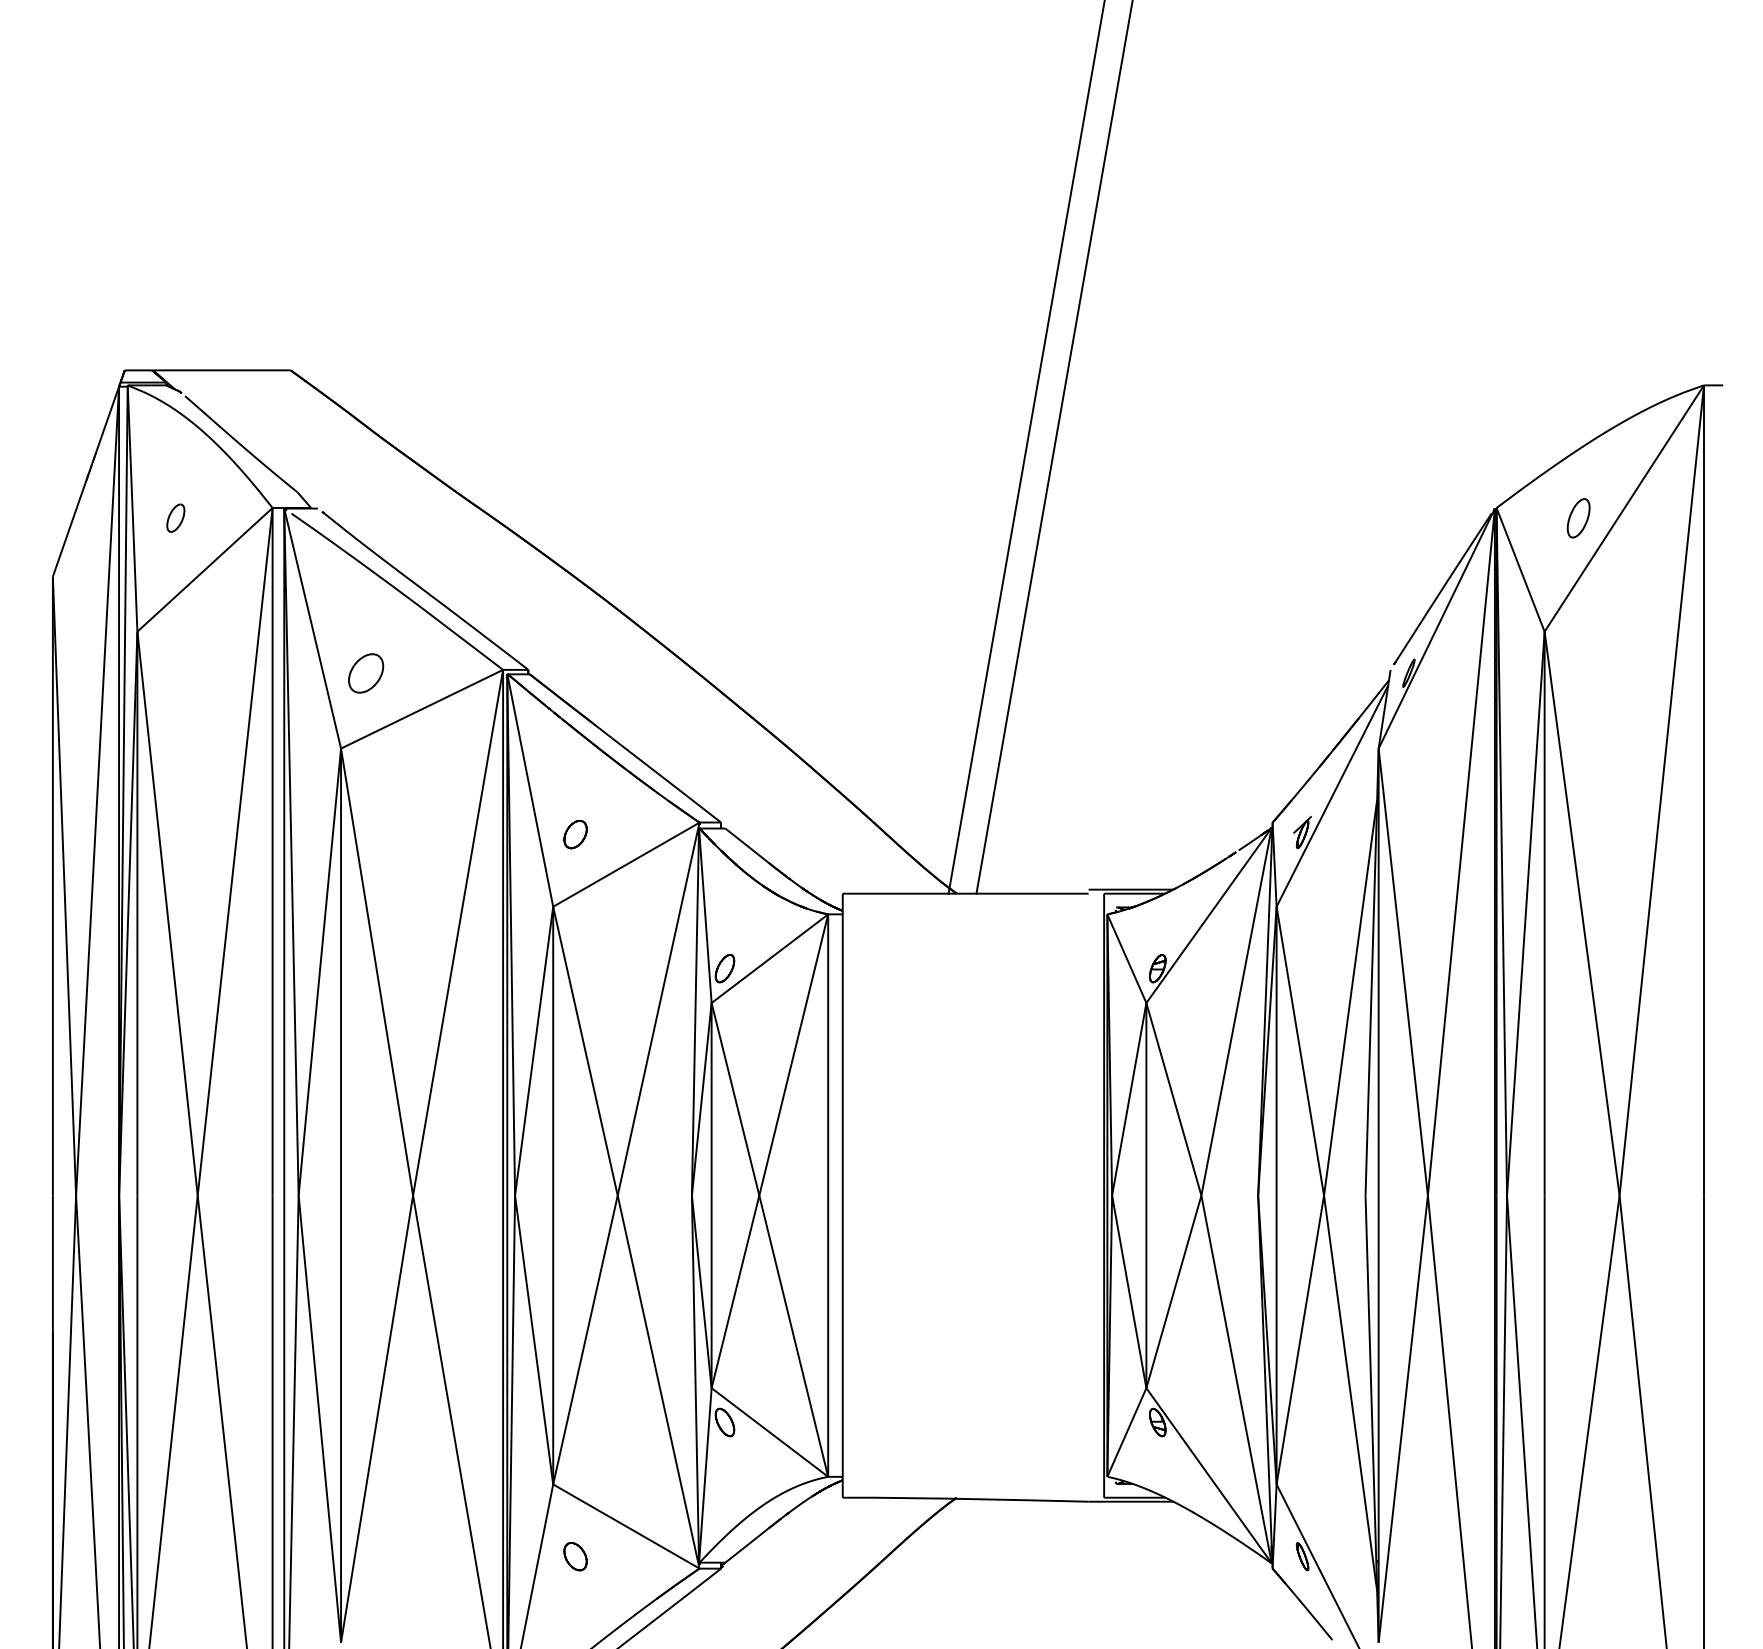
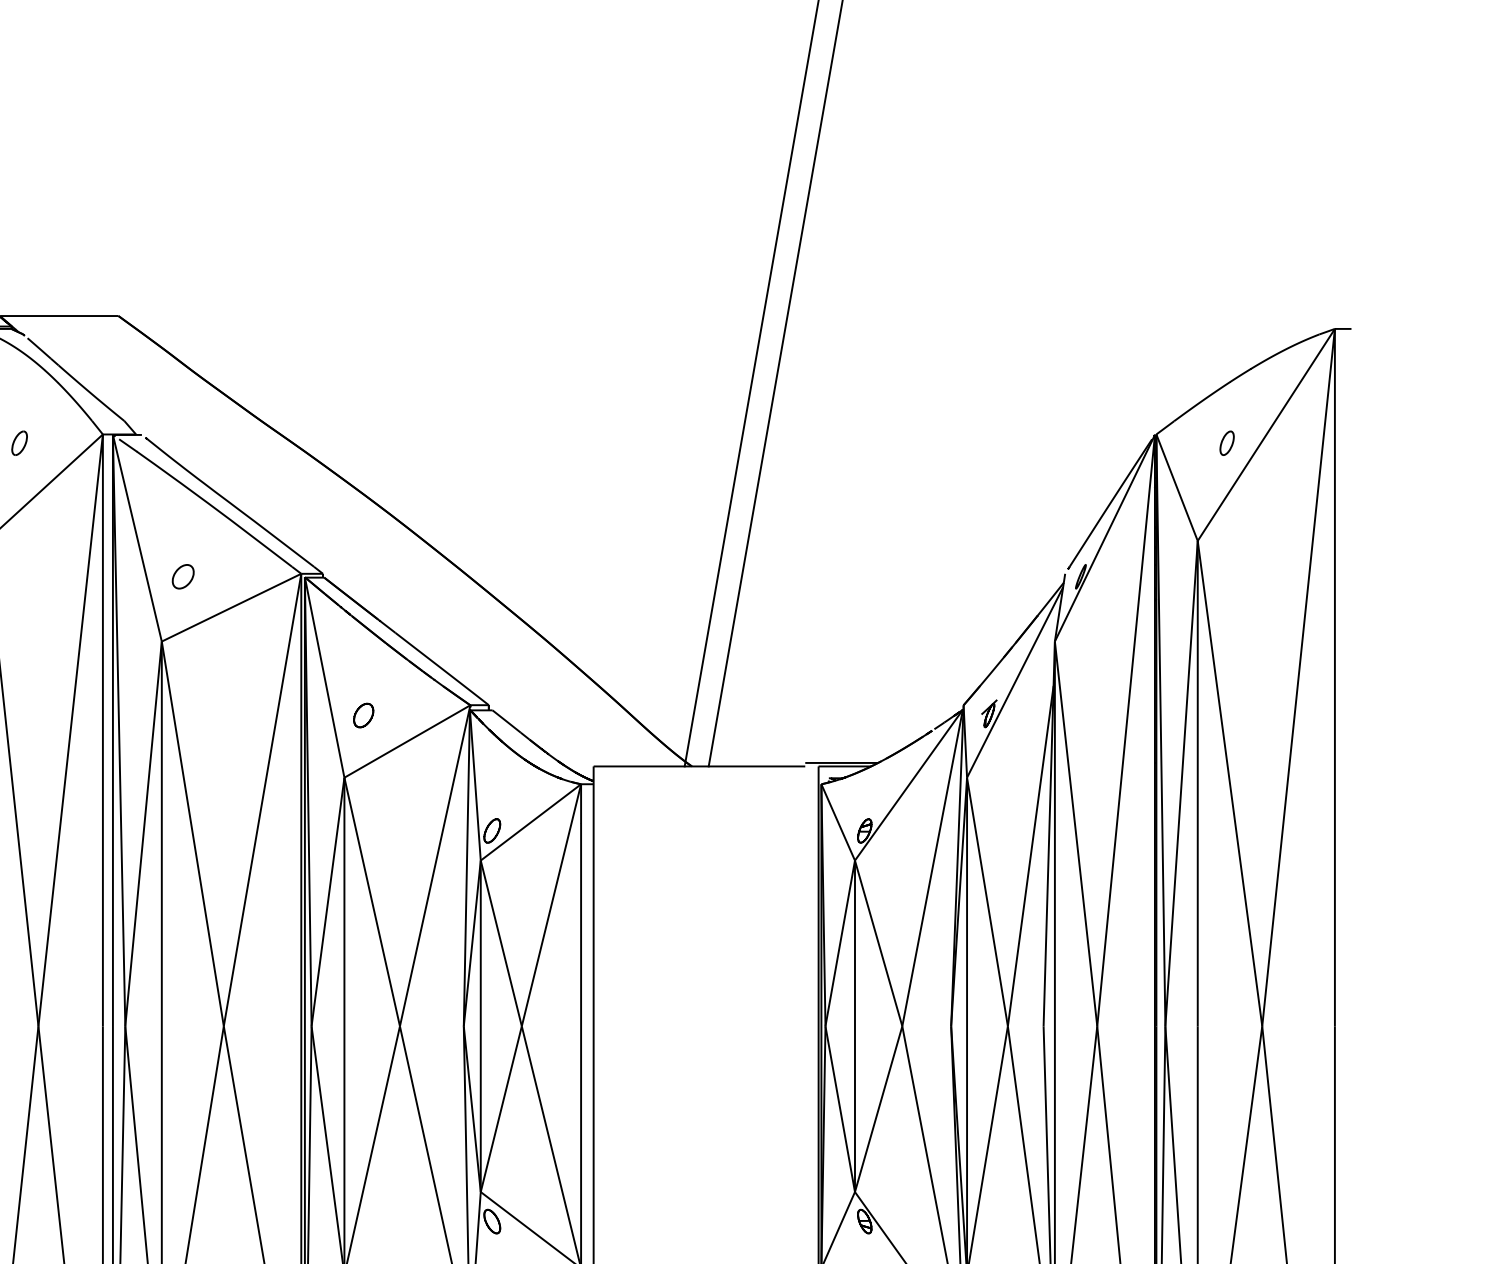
part: (1578, 517) -> (1226, 442), size x0.71
part: (365, 672) -> (182, 576), size x0.71

